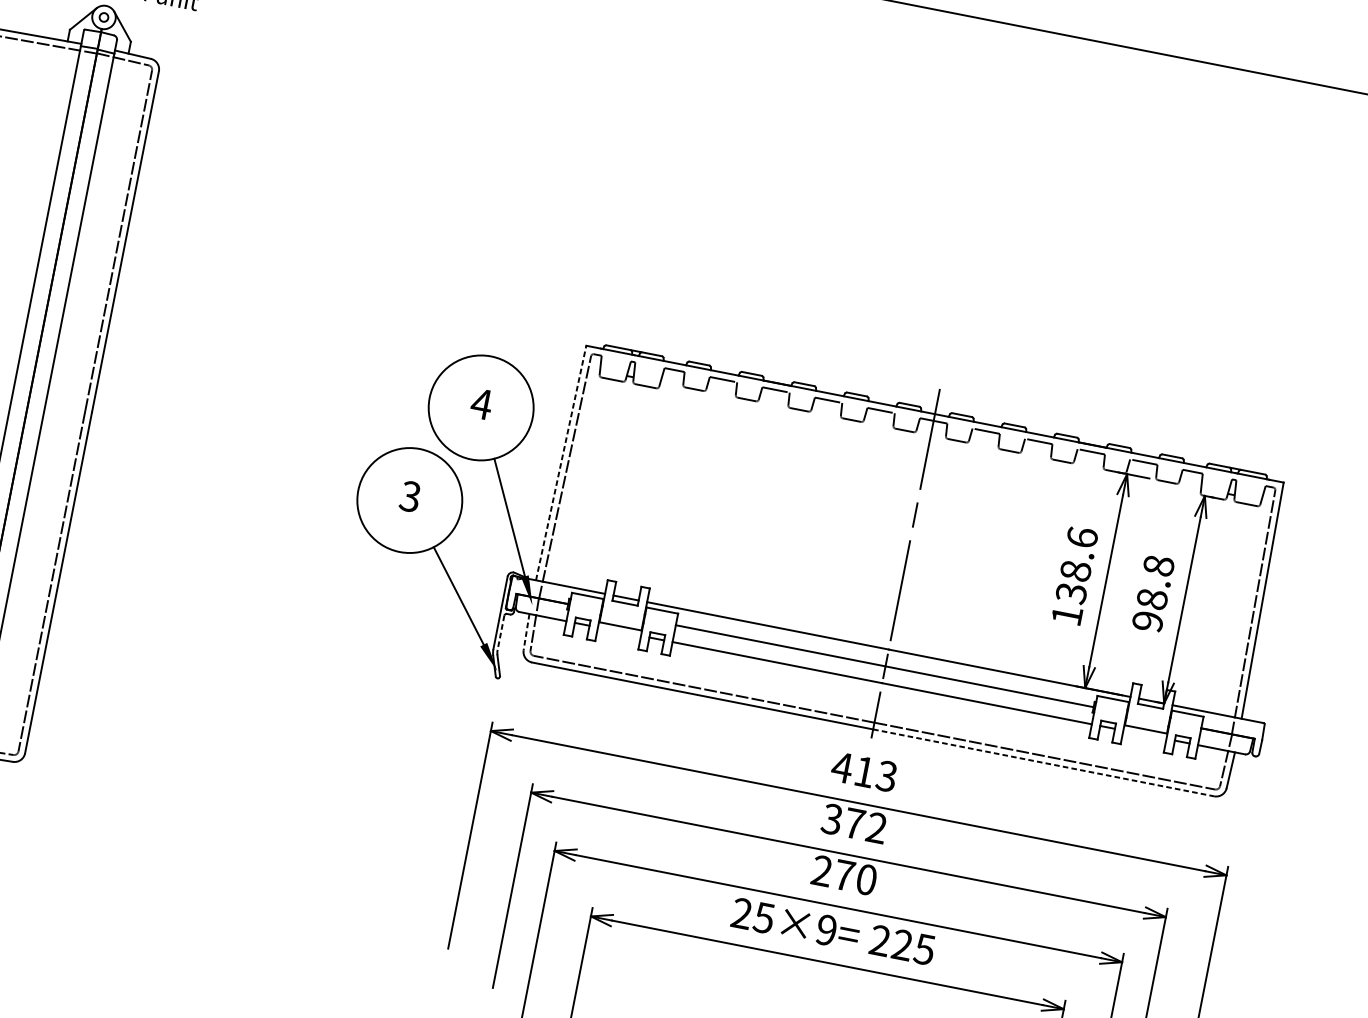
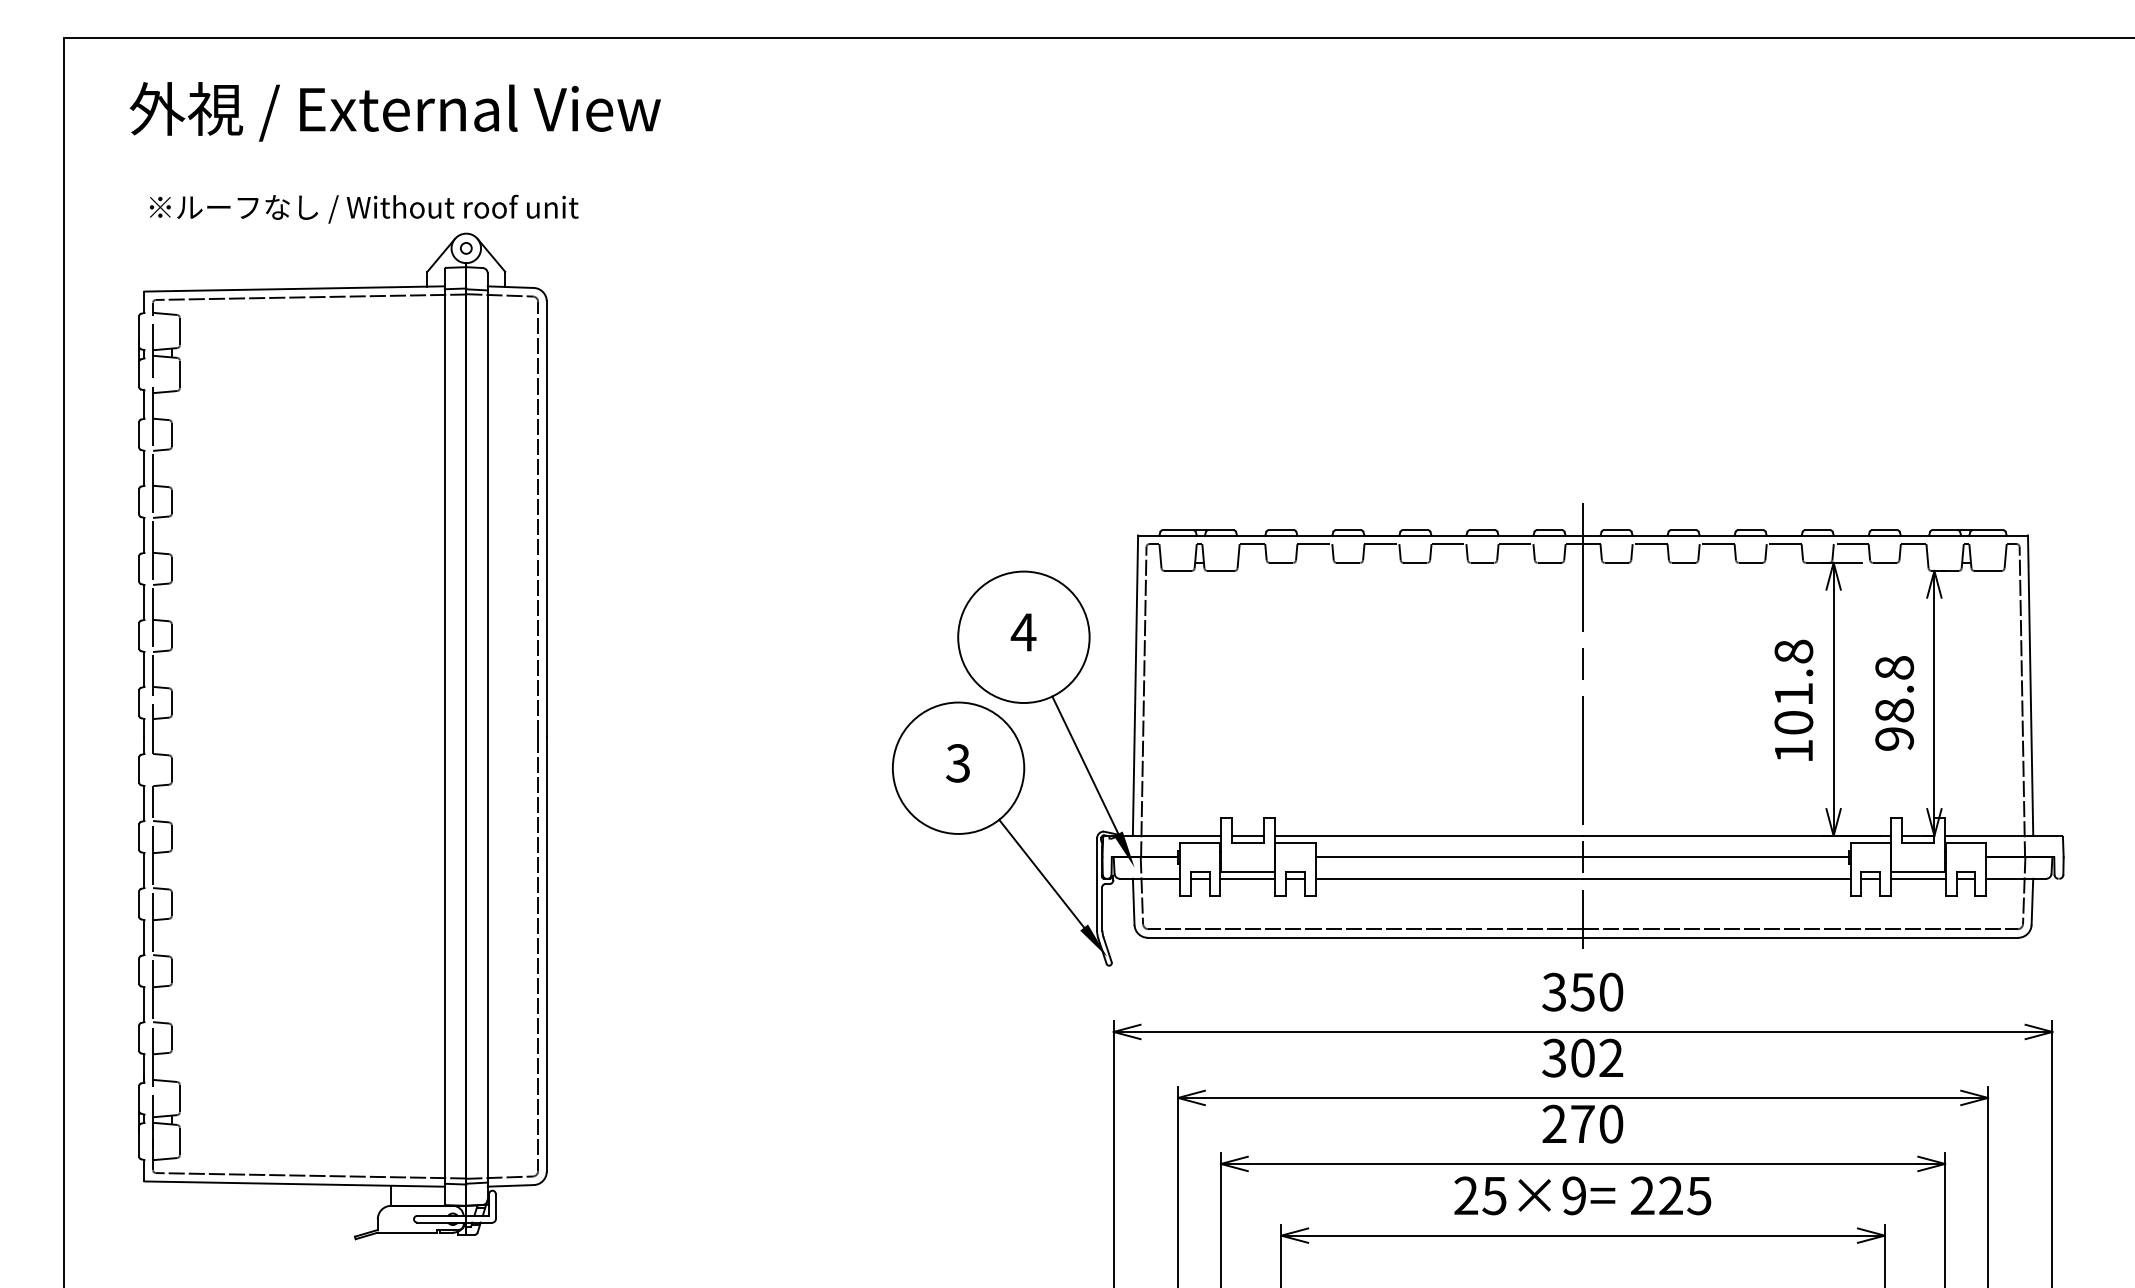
line: (561, 462) -> (1135, 685), dashed -> solid
text: (1076, 565) -> (1793, 687), 138.6 -> 101.8
line: (619, 631) -> (1247, 878), added
line: (501, 632) -> (1102, 908), dashed -> solid
line: (526, 632) -> (1133, 902), dashed -> solid
line: (1144, 734) -> (1917, 878), added
line: (1043, 762) -> (1800, 937), dashed -> solid
text: (864, 771) -> (1582, 991), 413 -> 350
text: (854, 823) -> (1582, 1057), 372 -> 302

